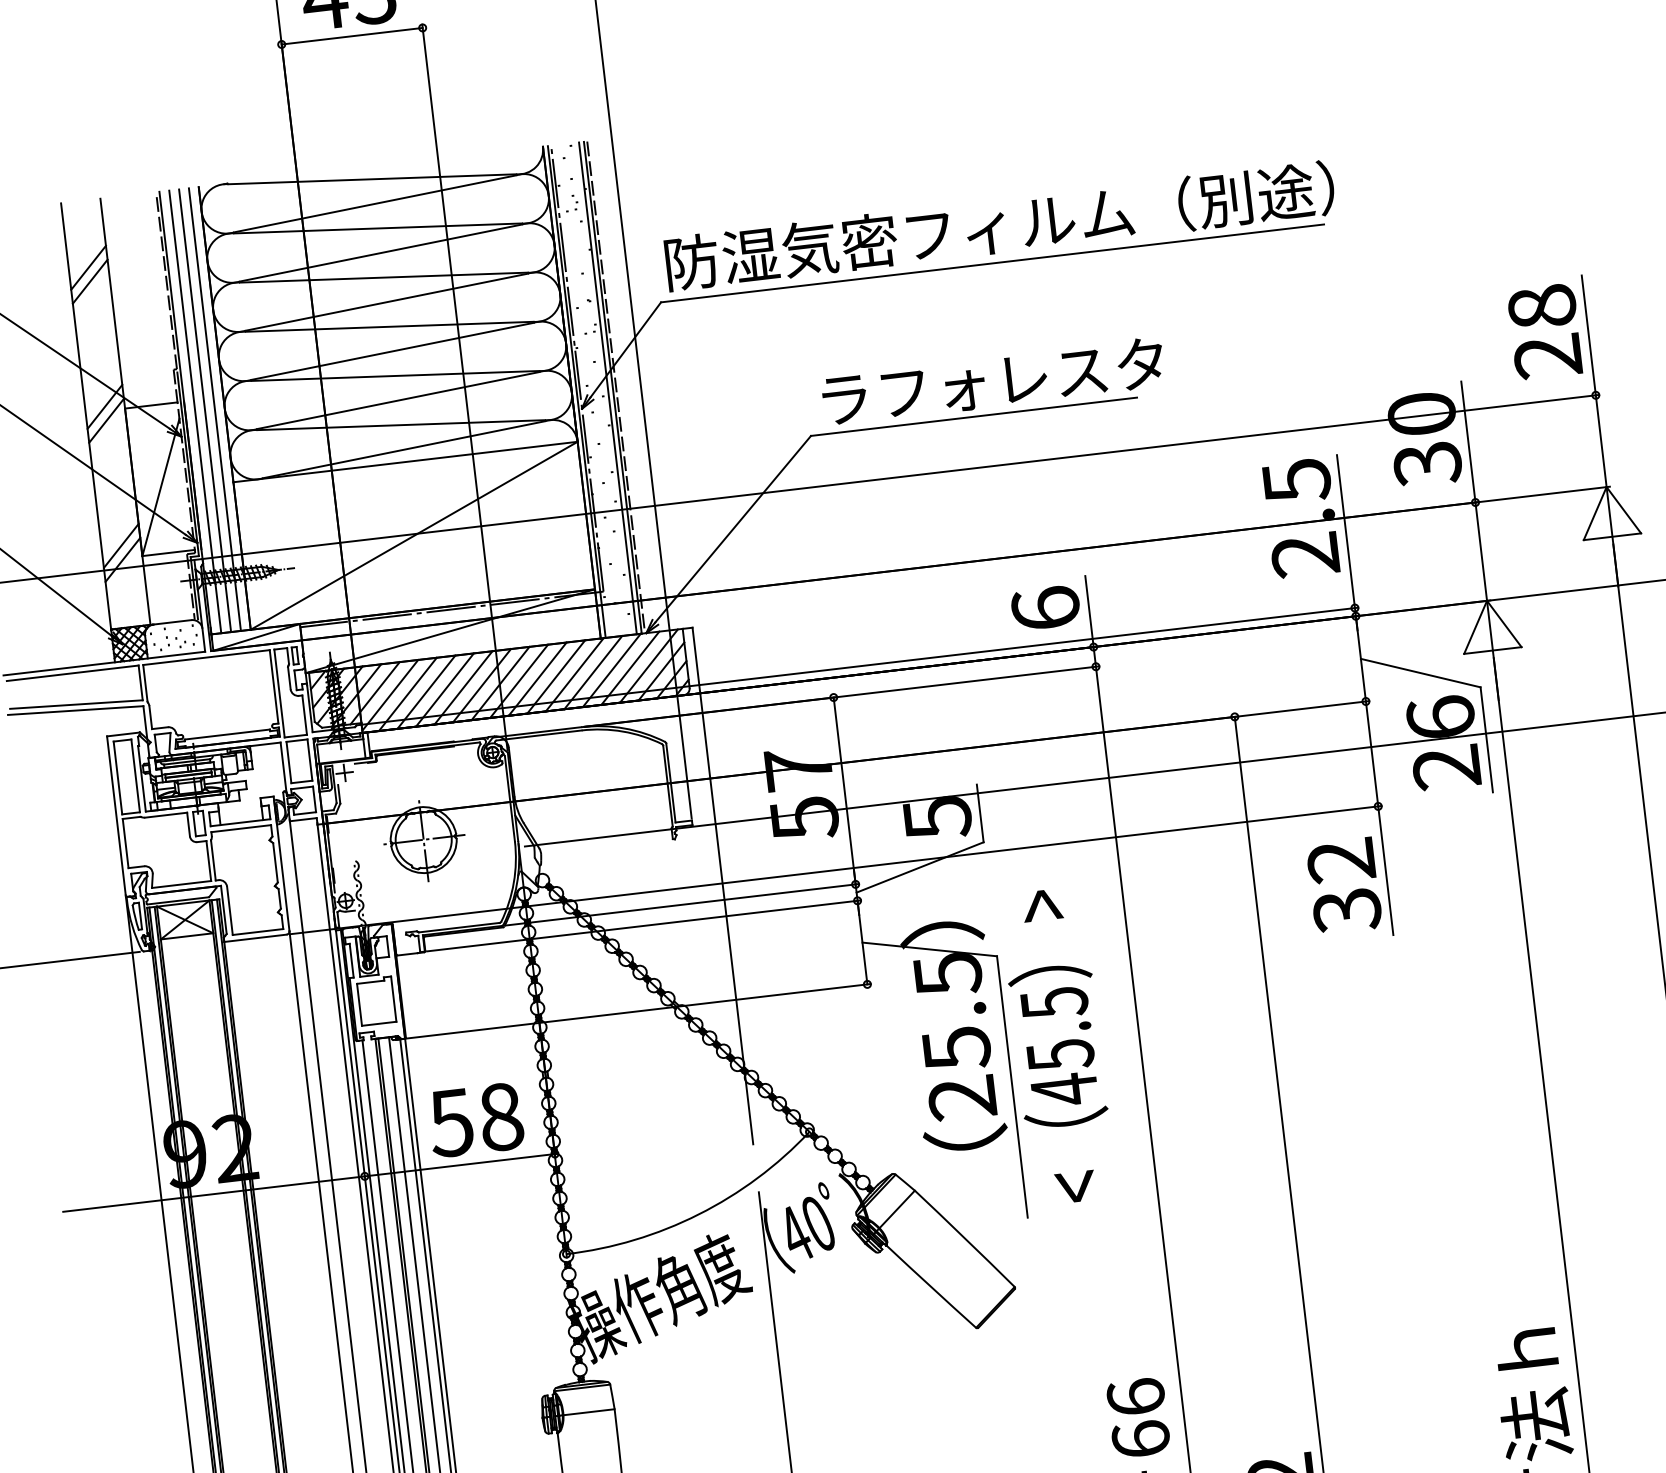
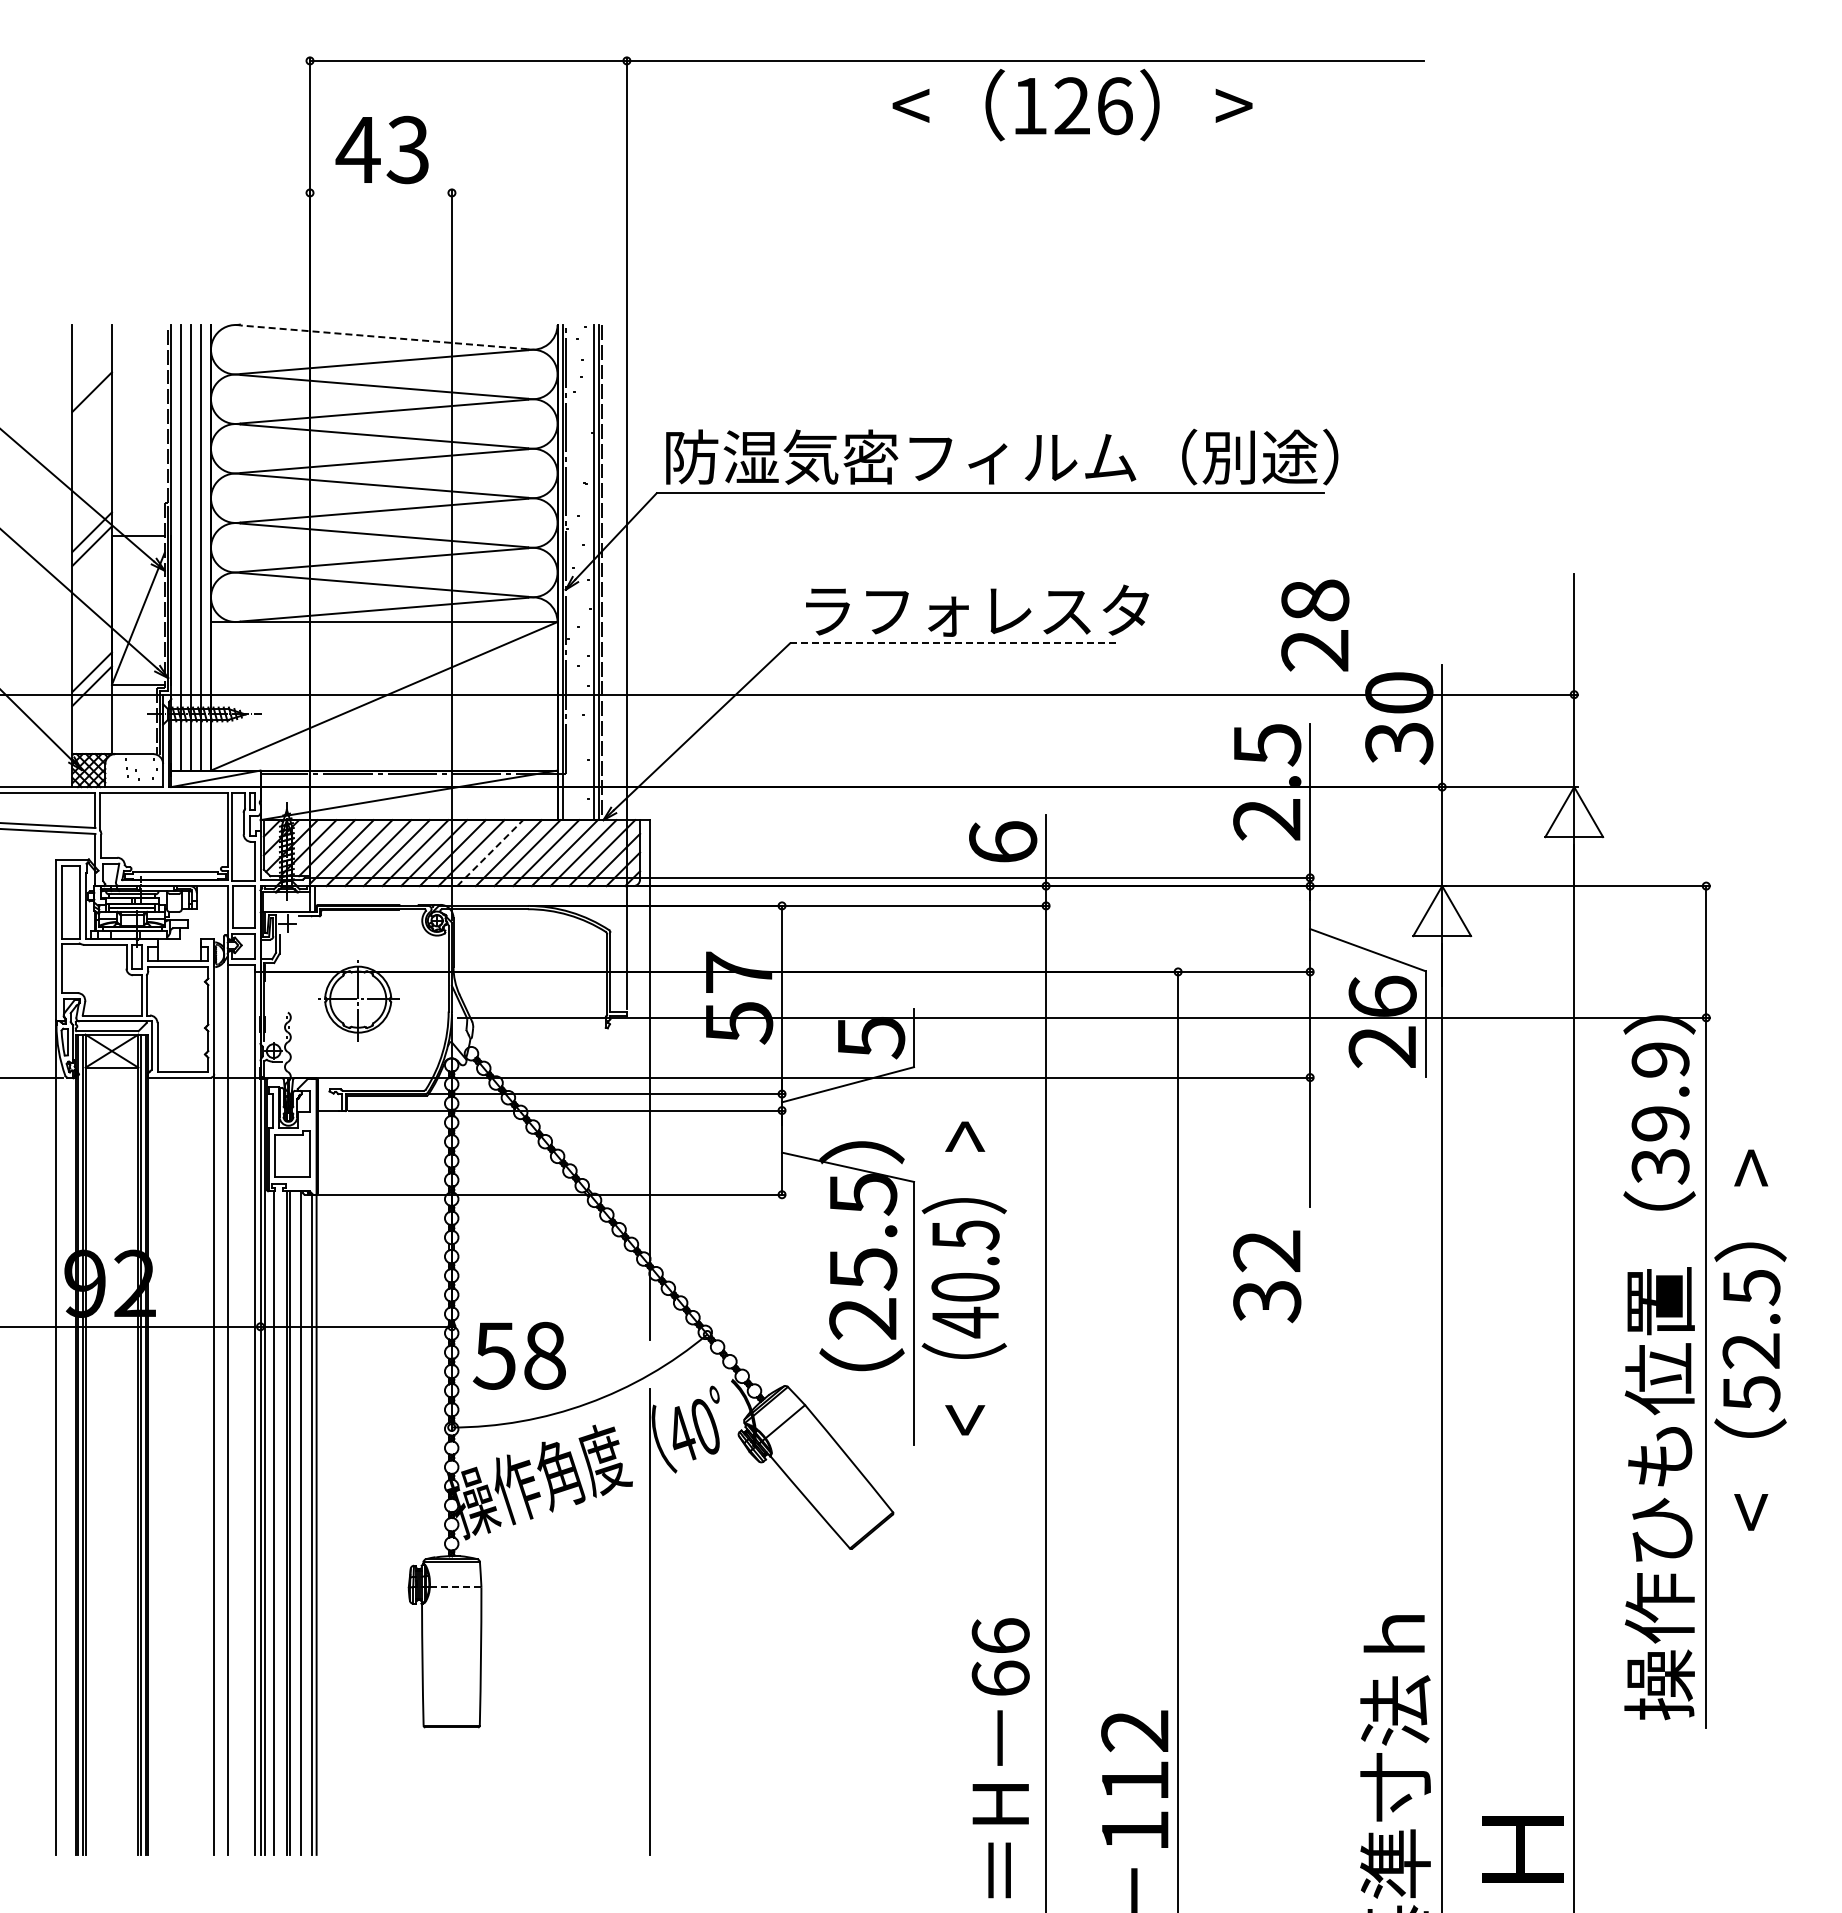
line: (351, 35) -> (380, 192), removed
line: (372, 179) -> (384, 337), solid -> dashed
line: (89, 281) -> (91, 405), removed
text: (1545, 331) -> (1315, 625), moved
line: (974, 416) -> (954, 643), solid -> dashed
line: (538, 679) -> (490, 853), solid -> dashed
text: (1344, 885) -> (1267, 1276), moved
text: (1060, 1055) -> (965, 1287), 45.5 -> 40.5
text: (475, 1119) -> (519, 1355), moved
line: (588, 1412) -> (455, 1587), solid -> dashed

